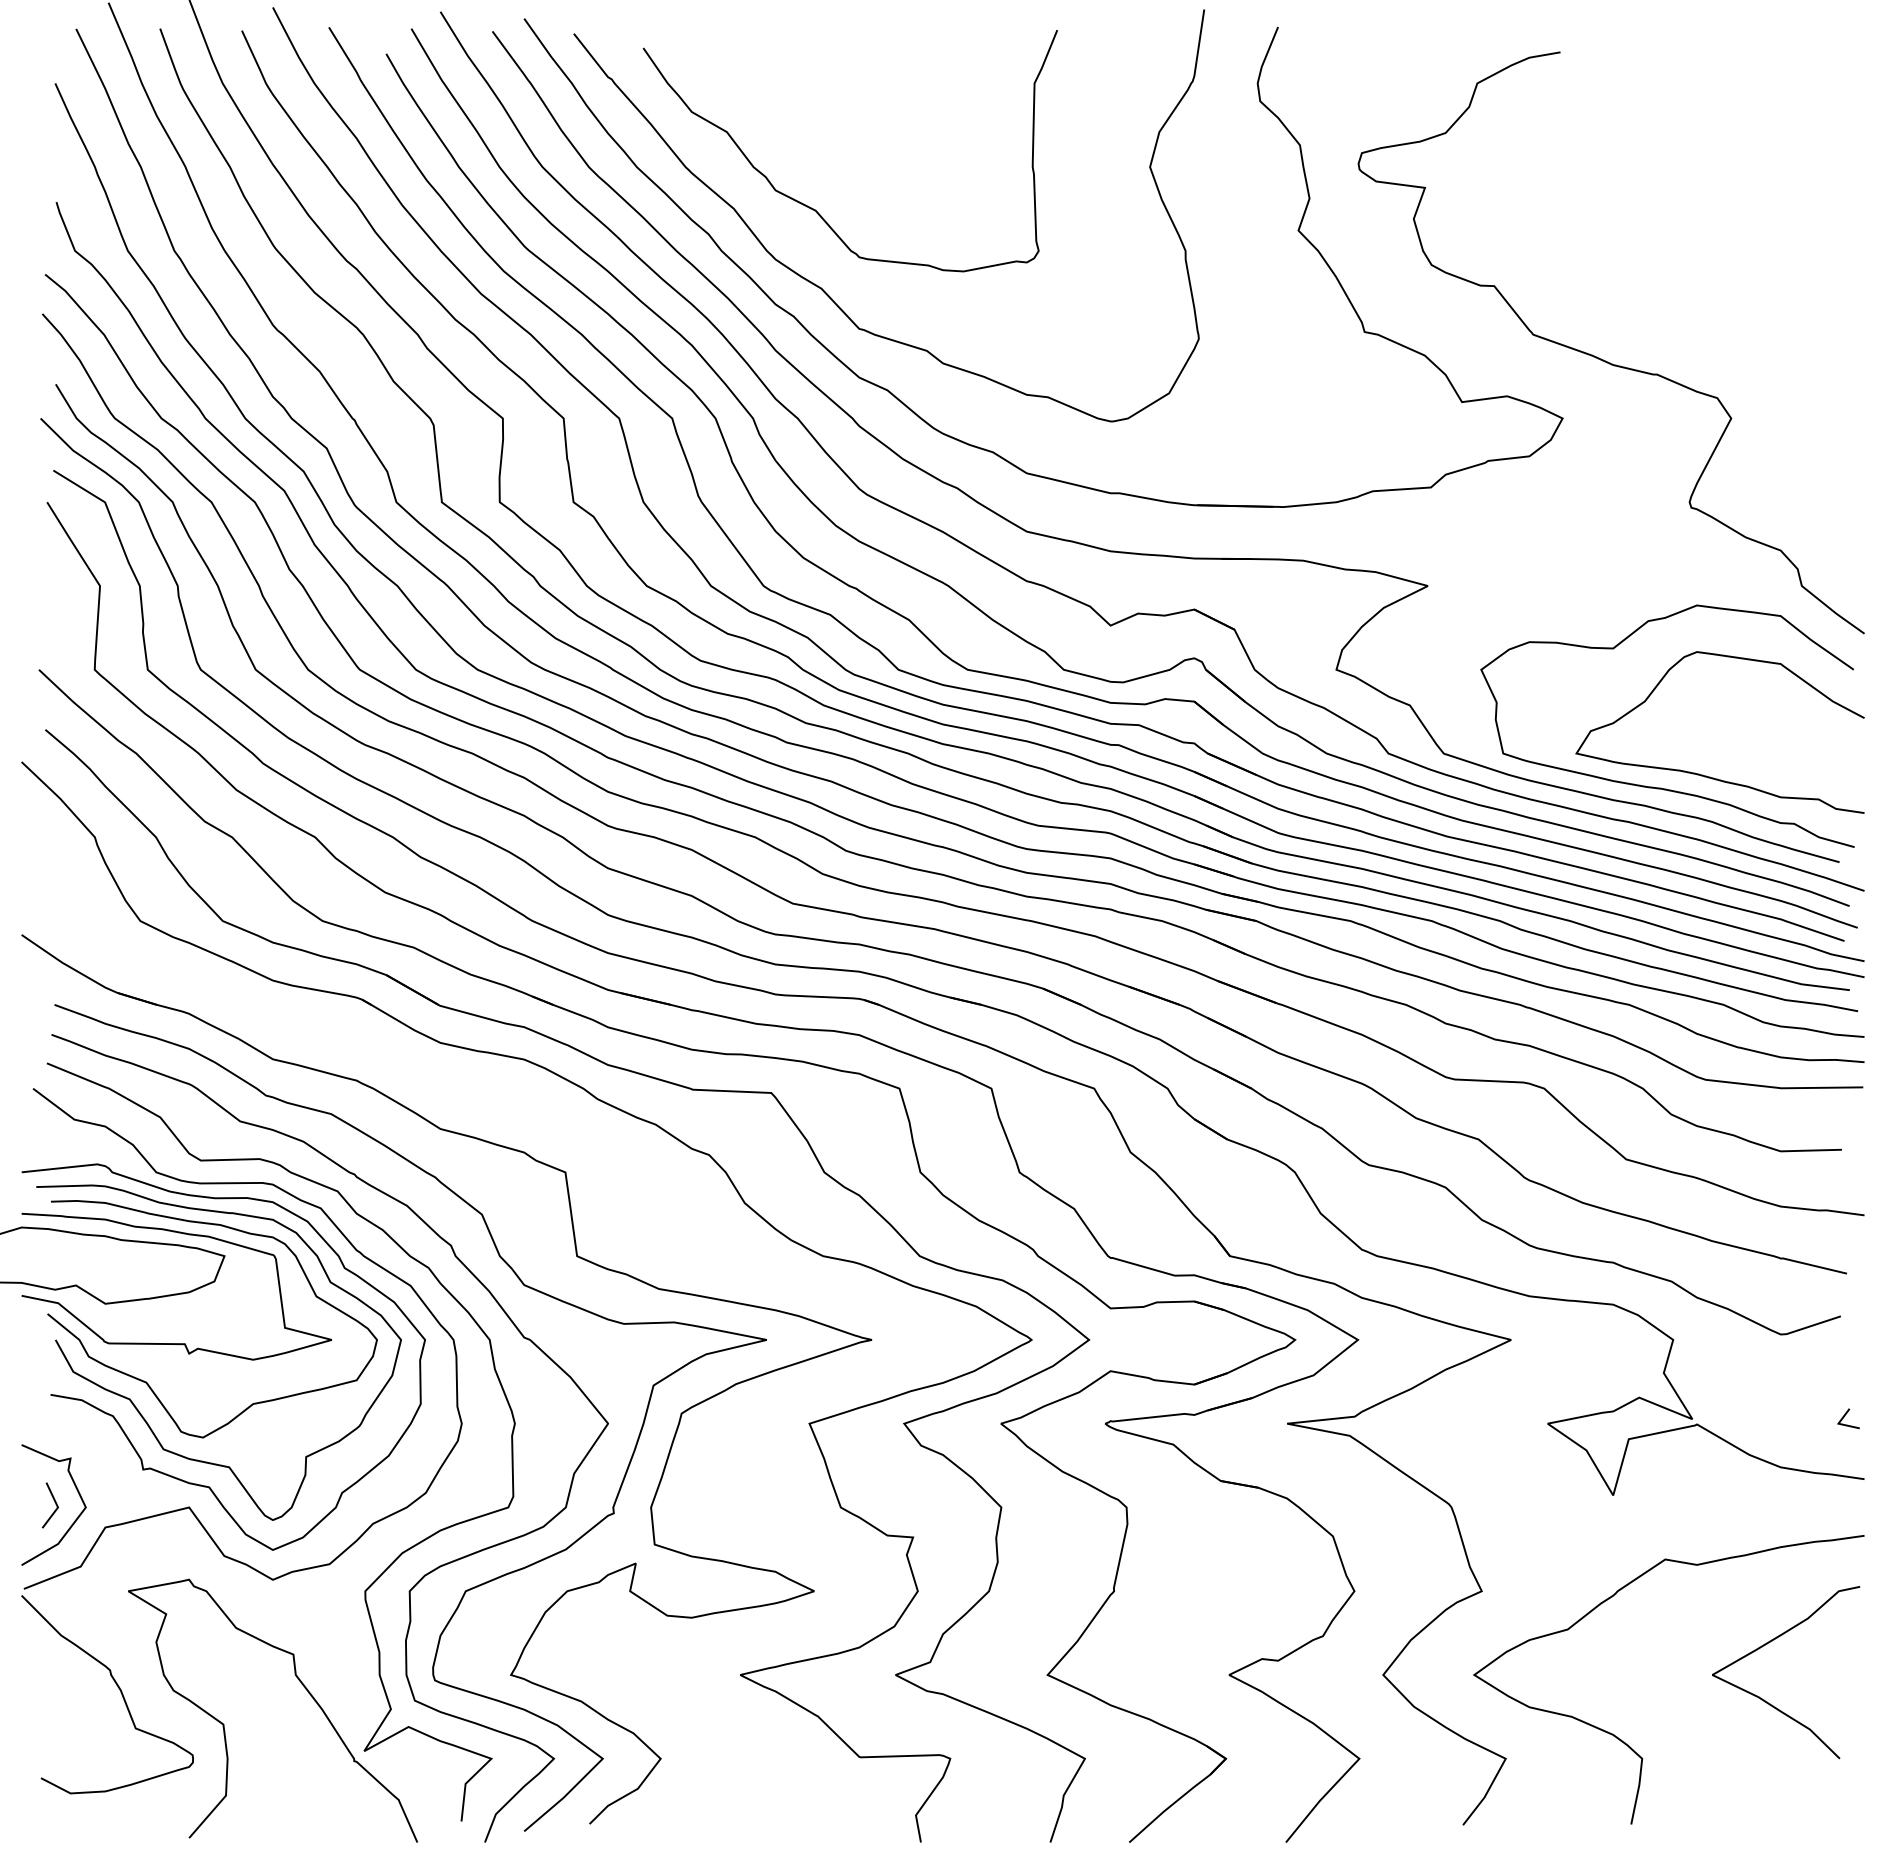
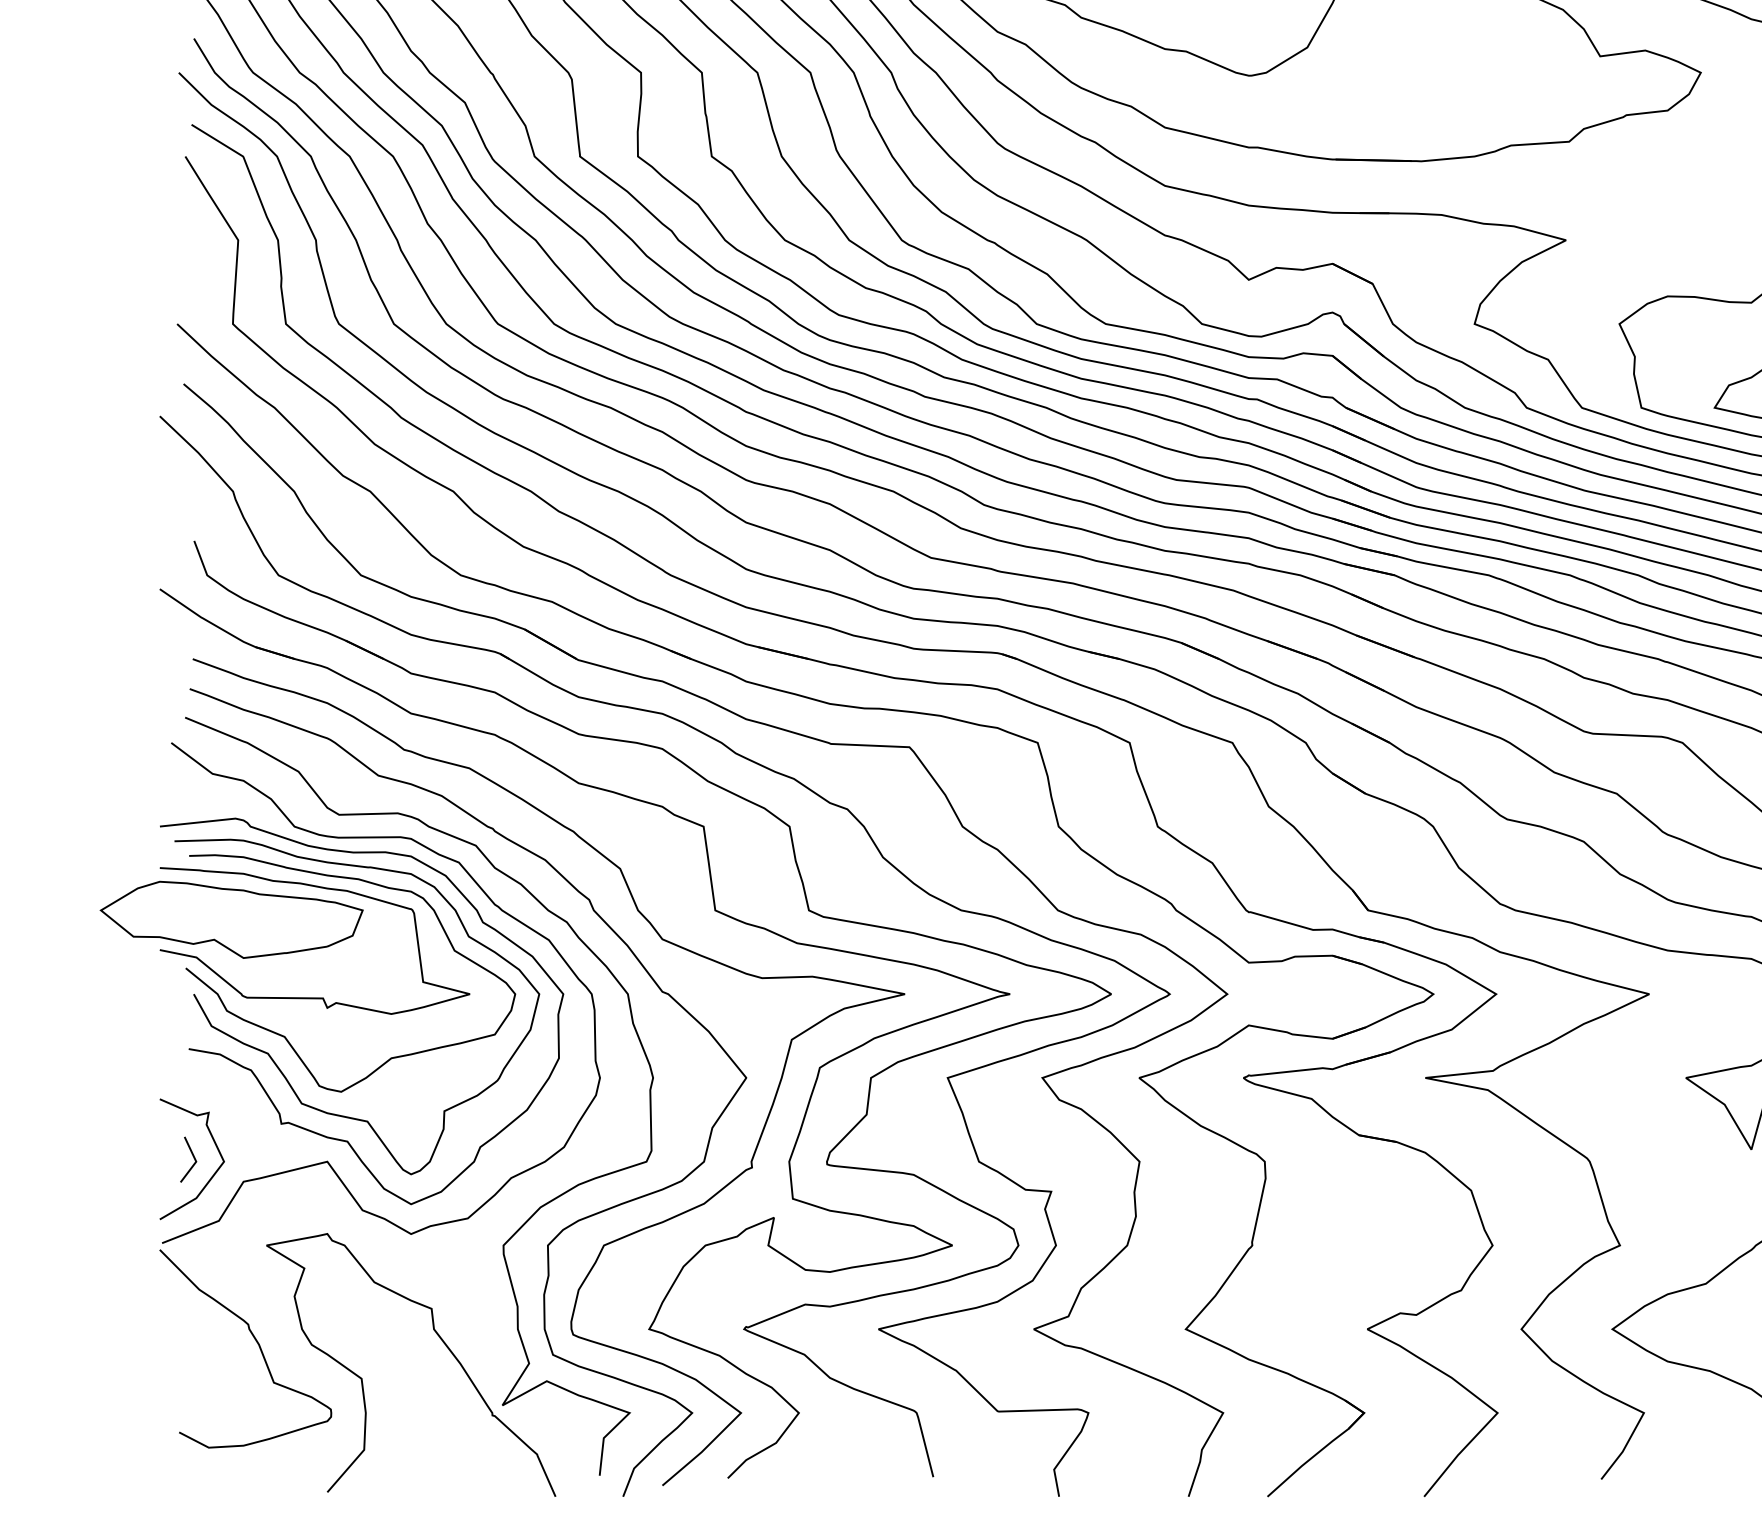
part: (669, 1256) -> (807, 910), added

